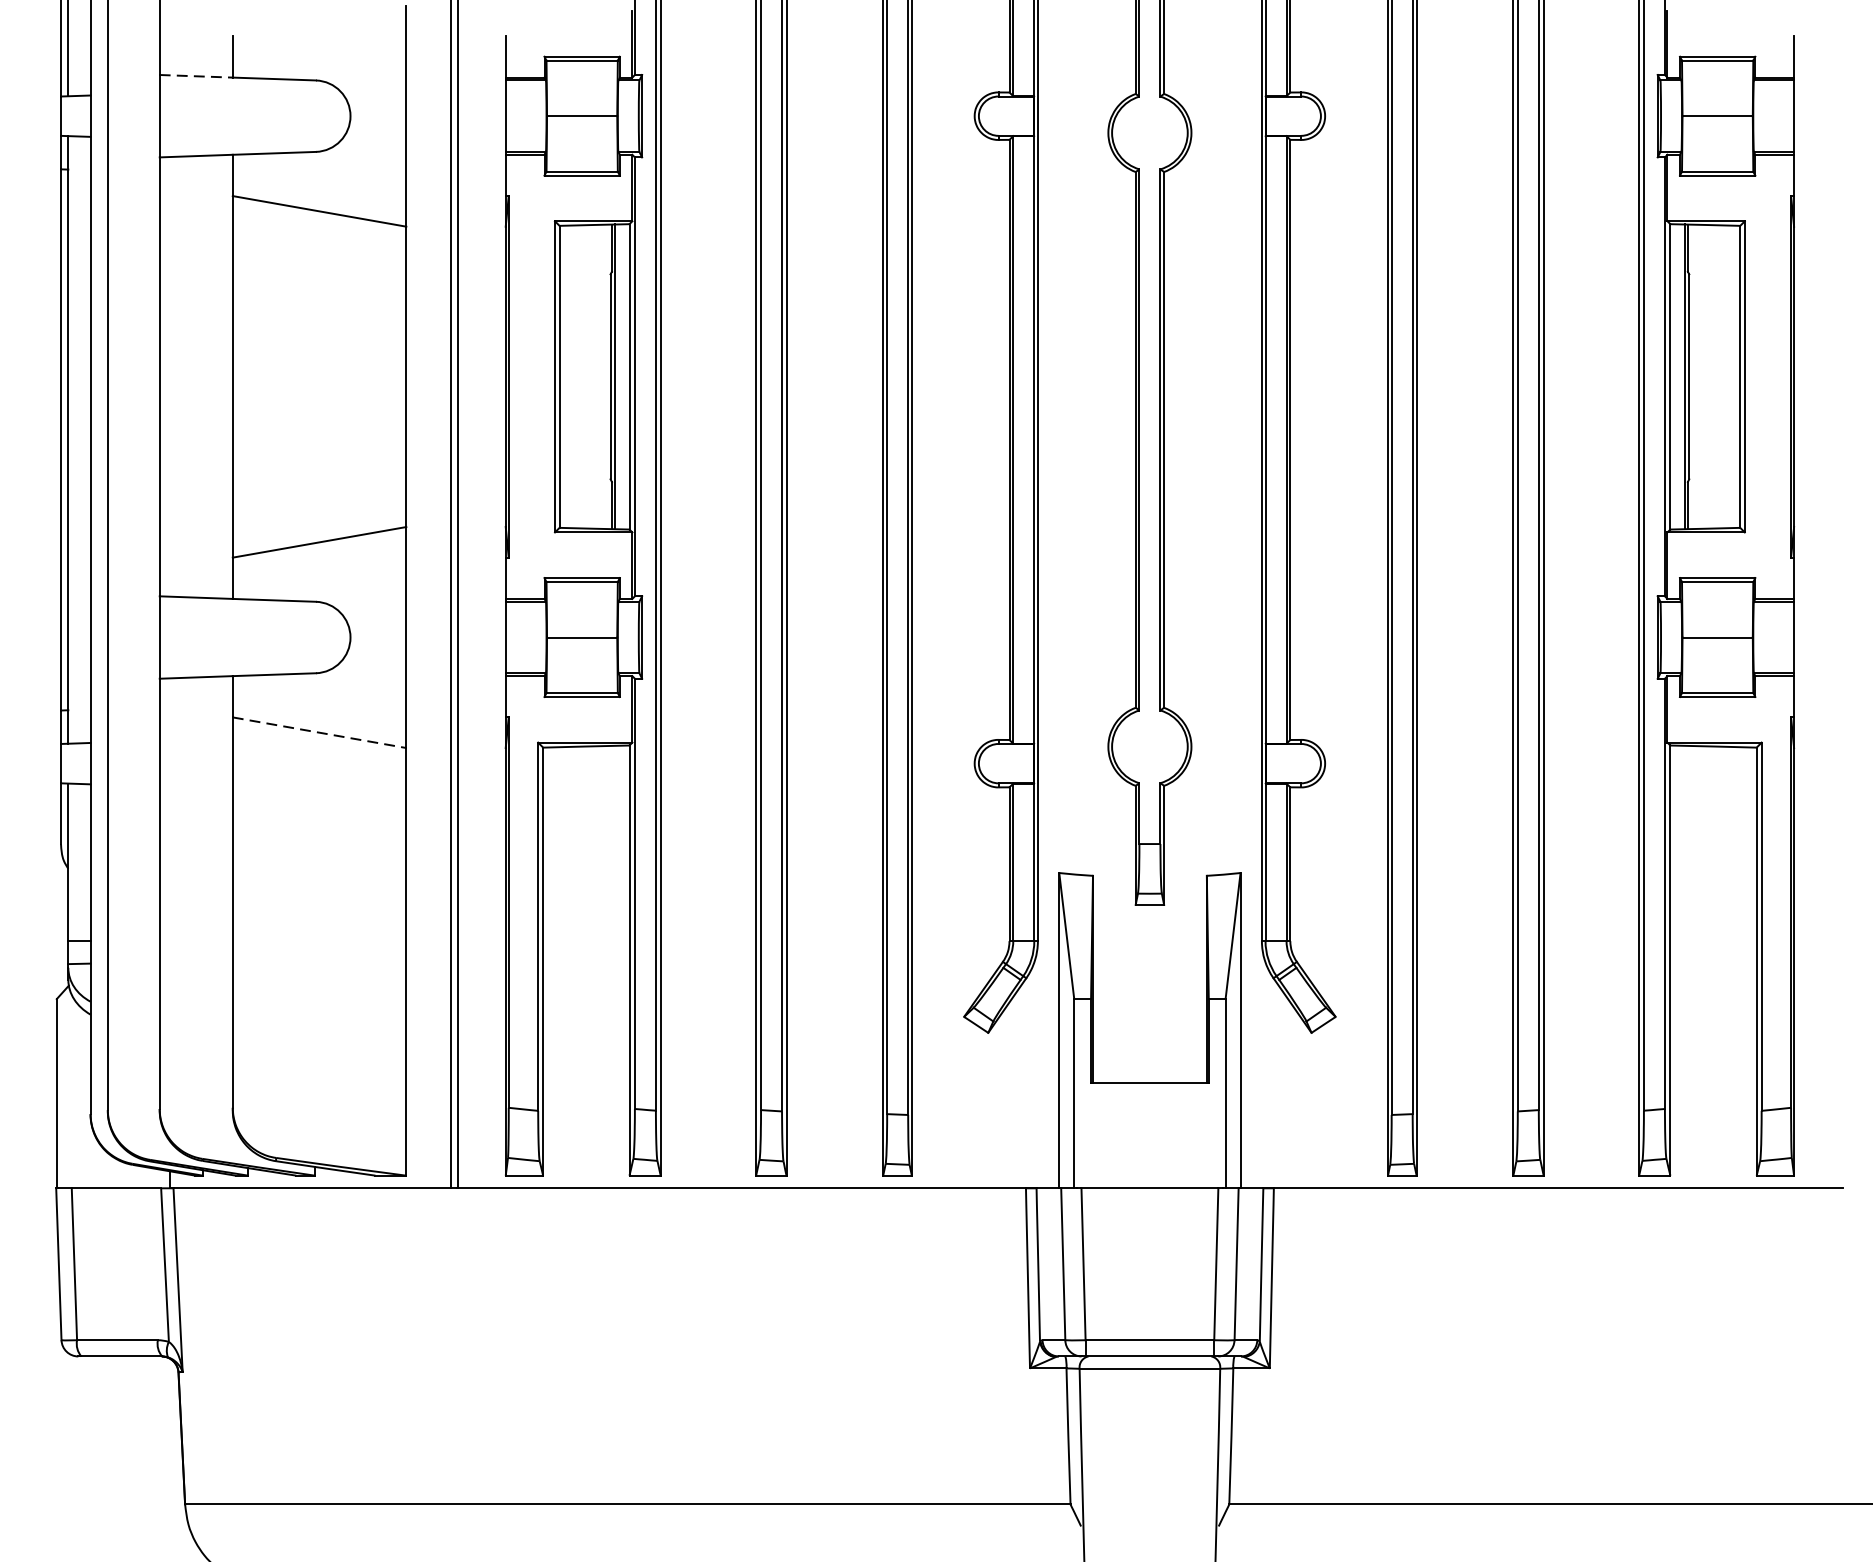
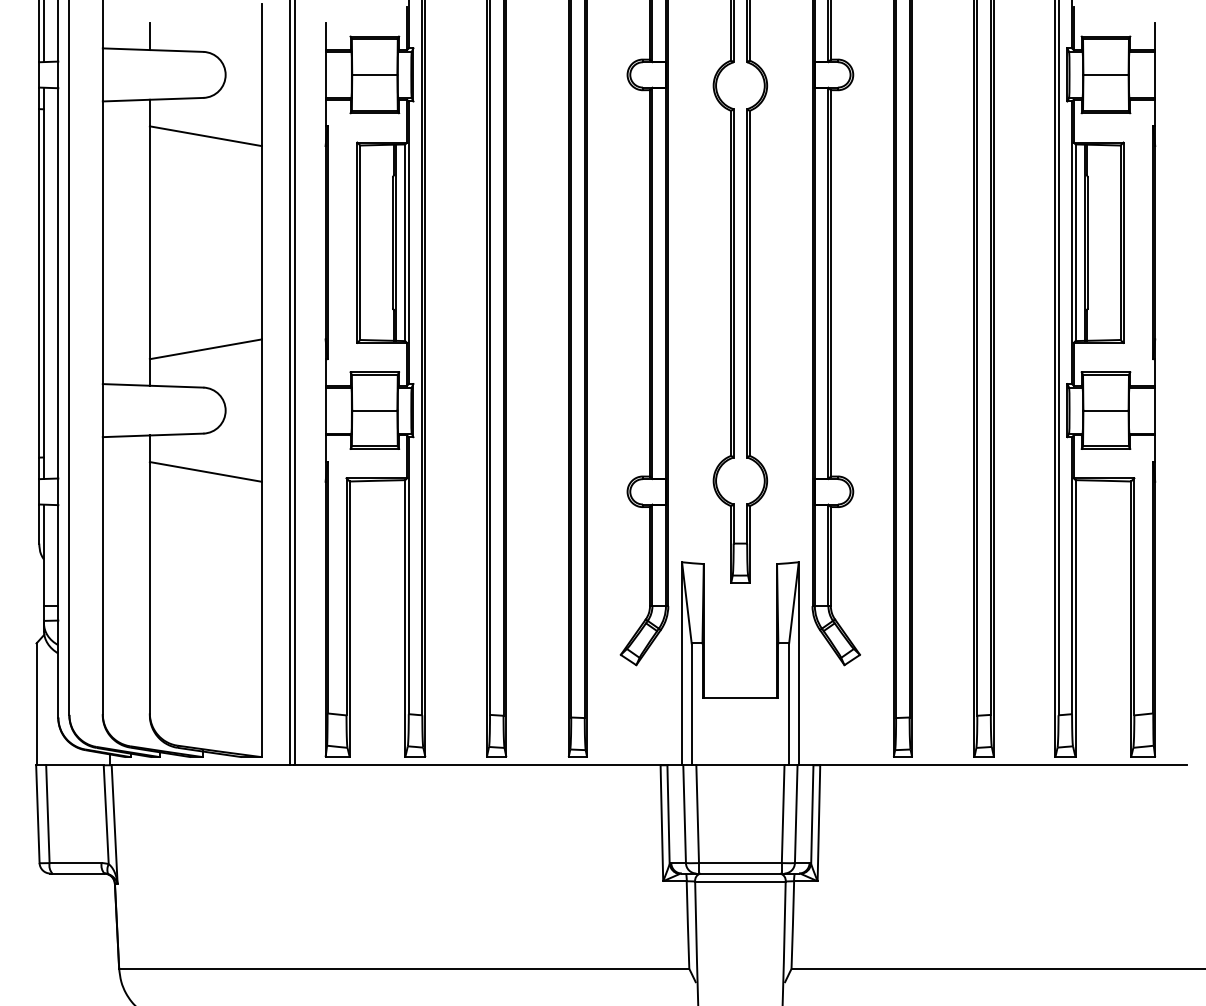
line: (196, 76) -> (126, 49), dashed -> solid
line: (319, 732) -> (205, 471), dashed -> solid

